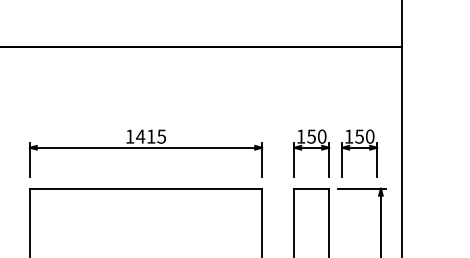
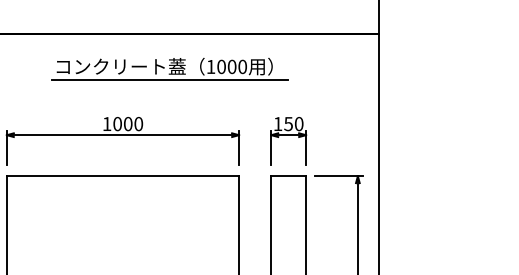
part: (192, 82) -> (169, 69), added
text: (150, 136) -> (127, 123), 1415 -> 1000
part: (359, 154) -> (336, 141), removed

